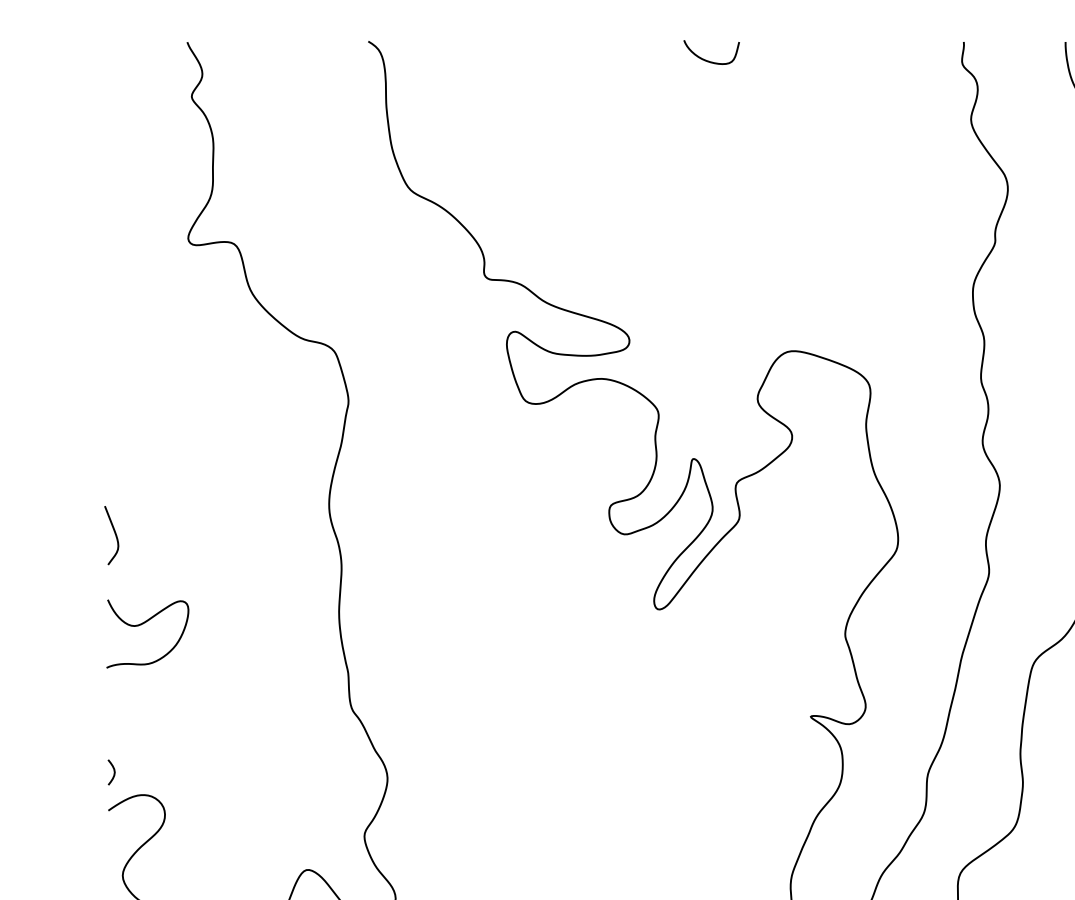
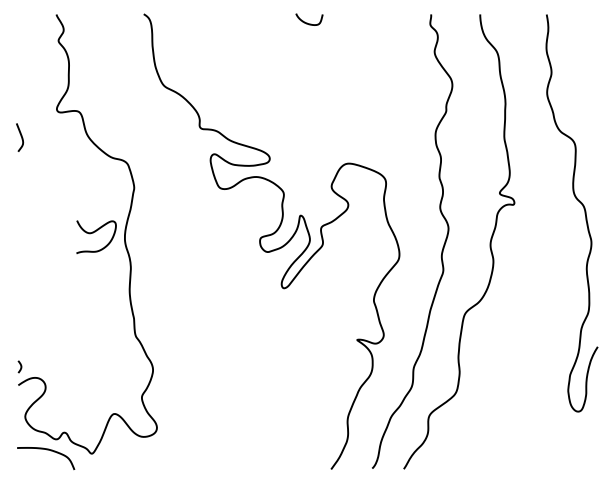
curve: (112, 533) -> (20, 136), moved
curve: (146, 624) -> (95, 232), moved

